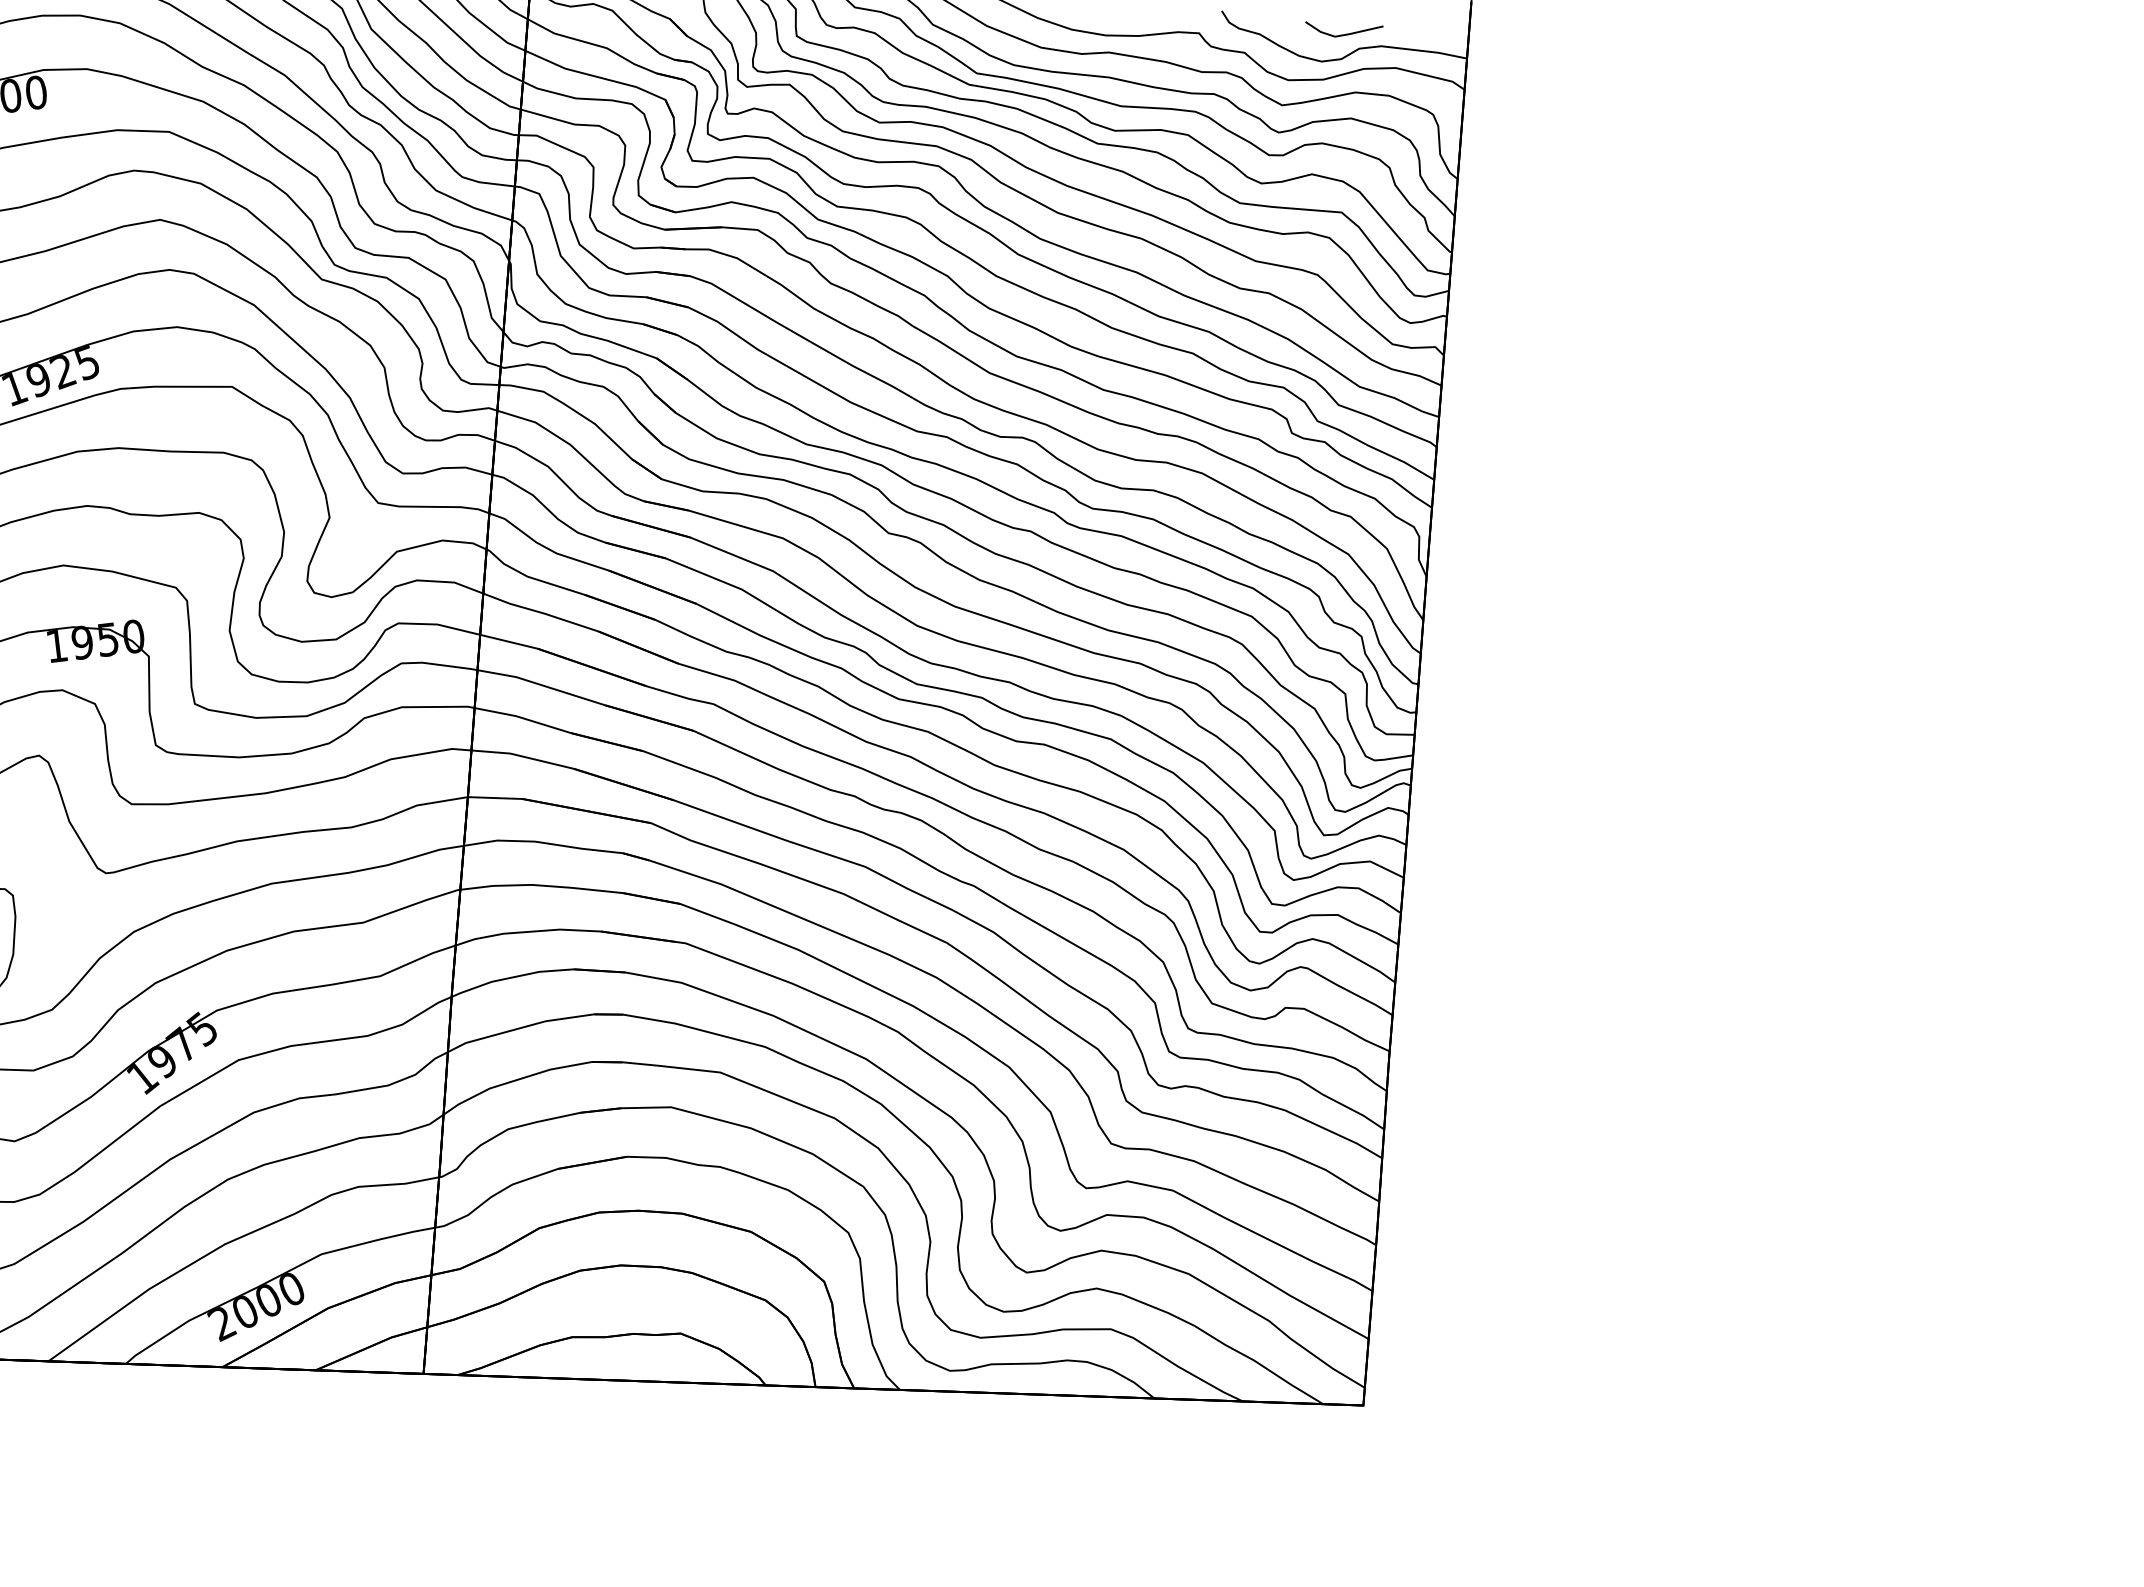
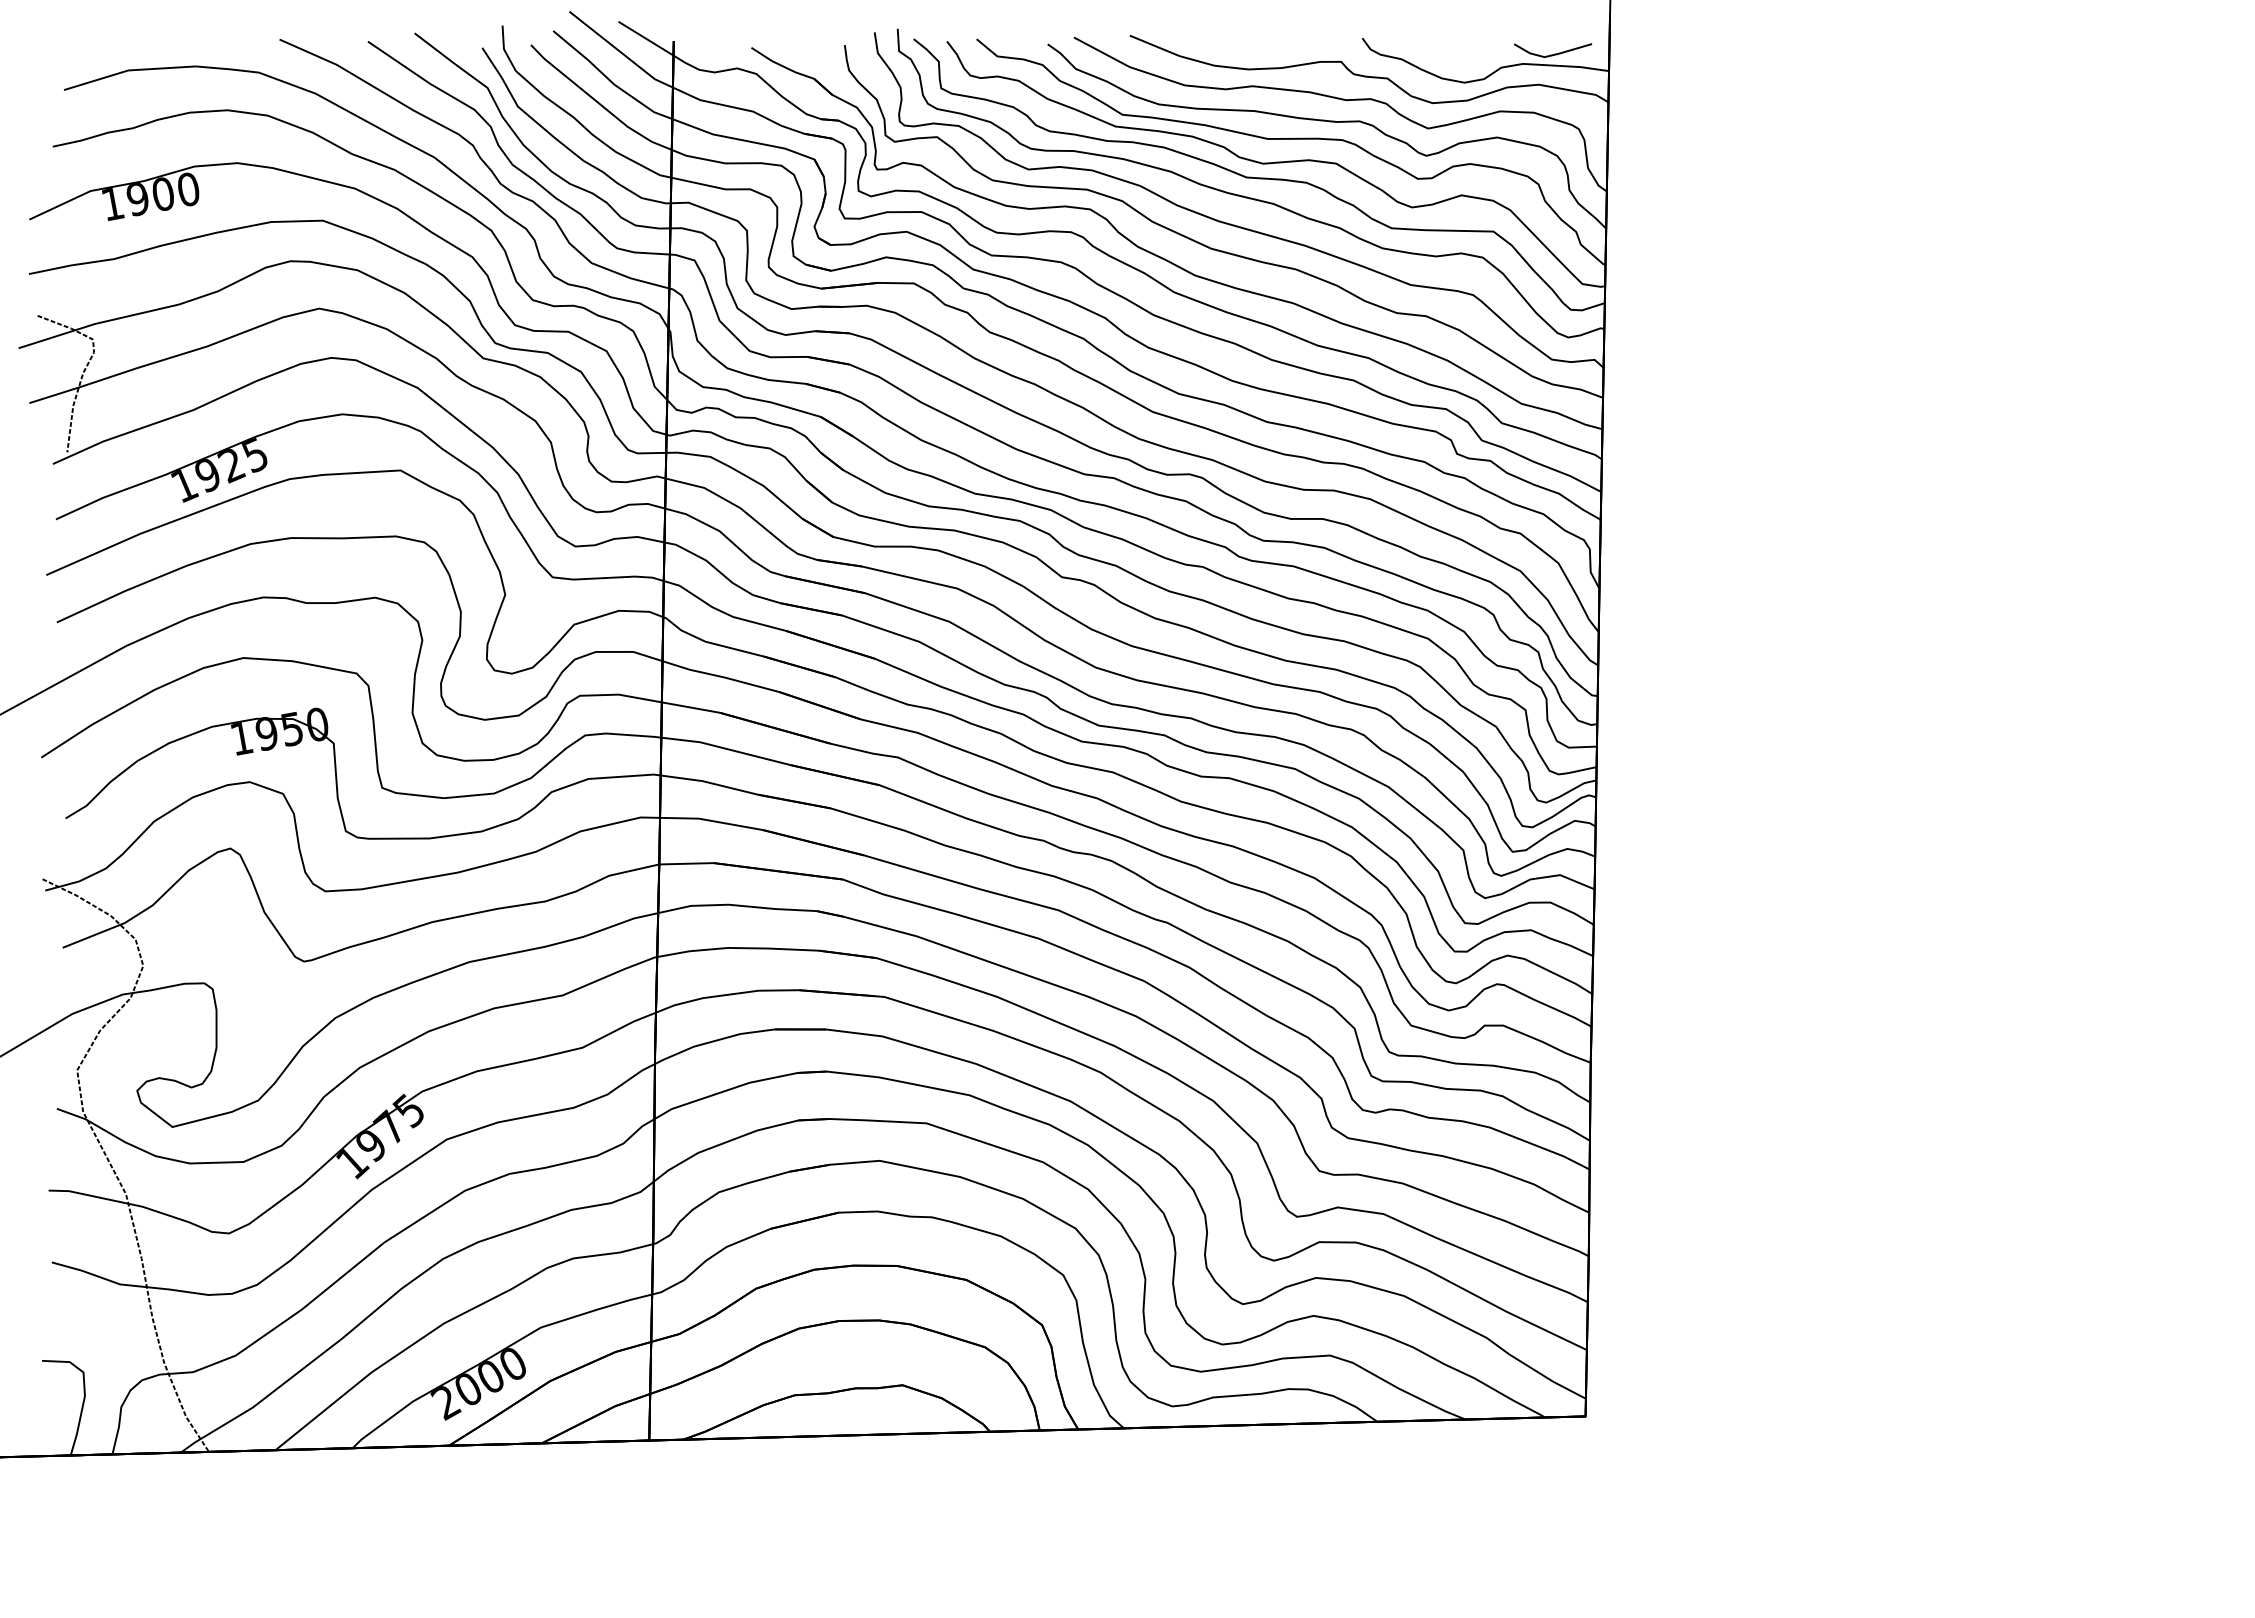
line: (1345, 33) -> (1554, 53), moved

